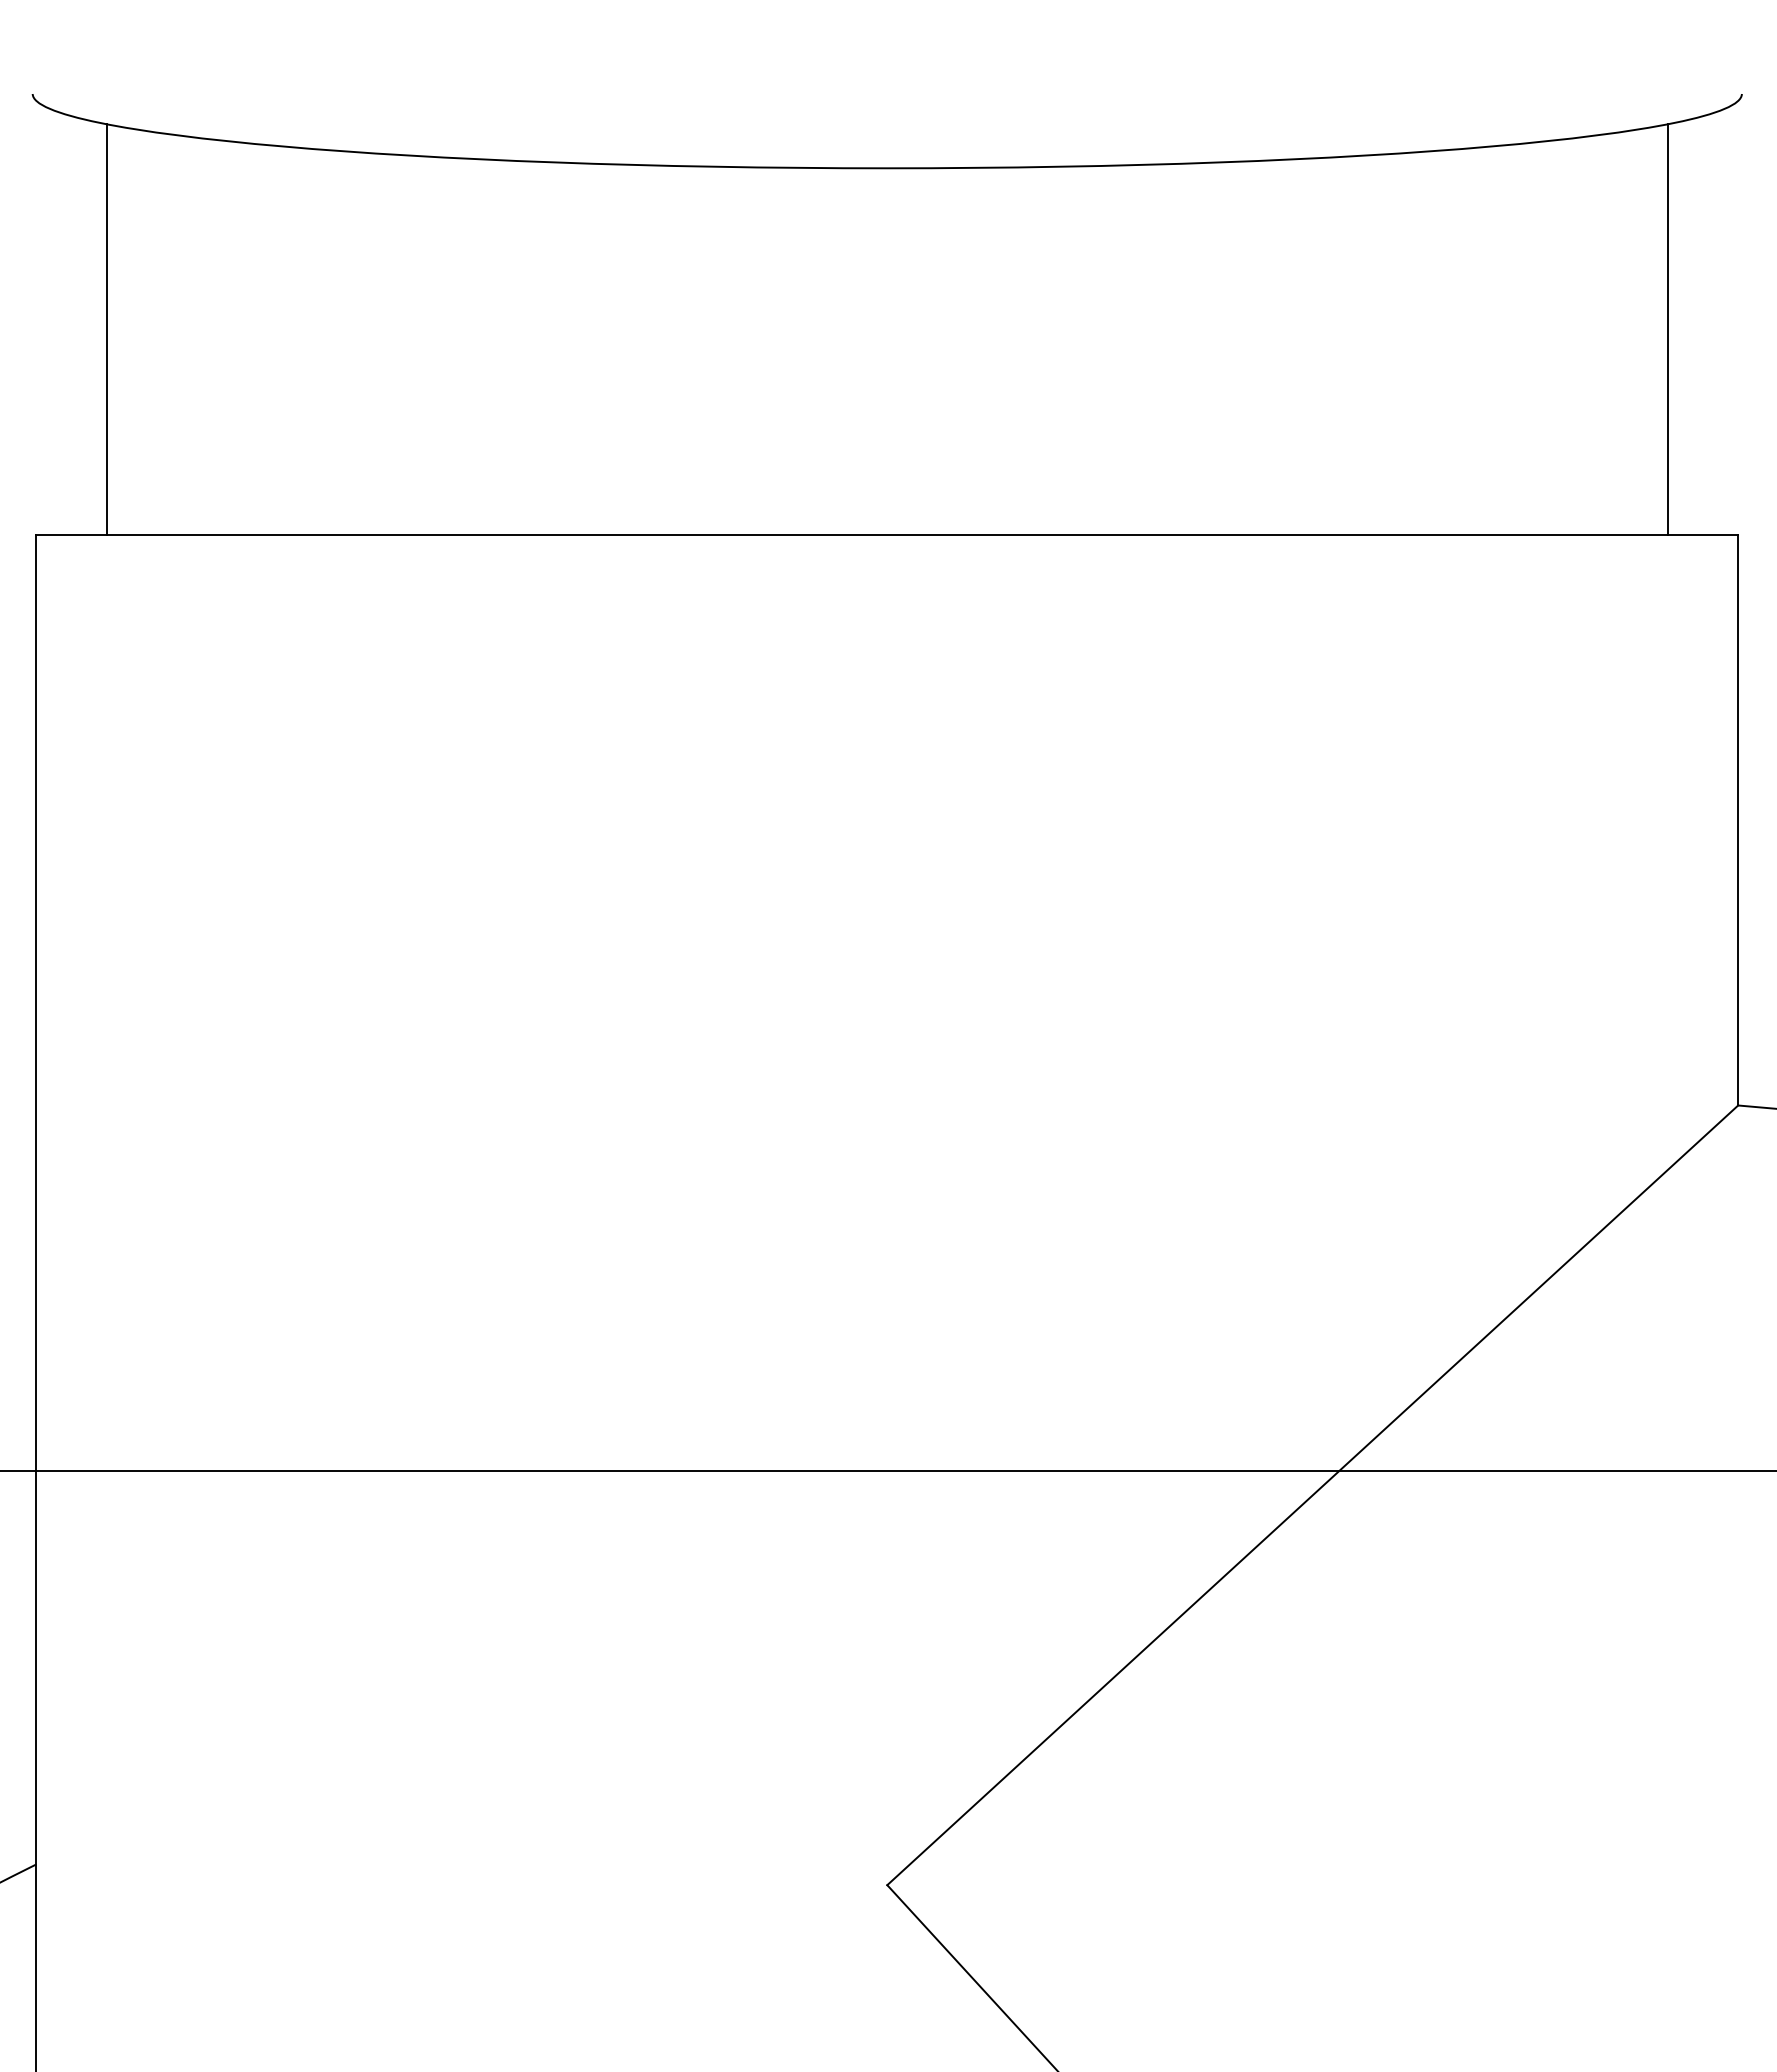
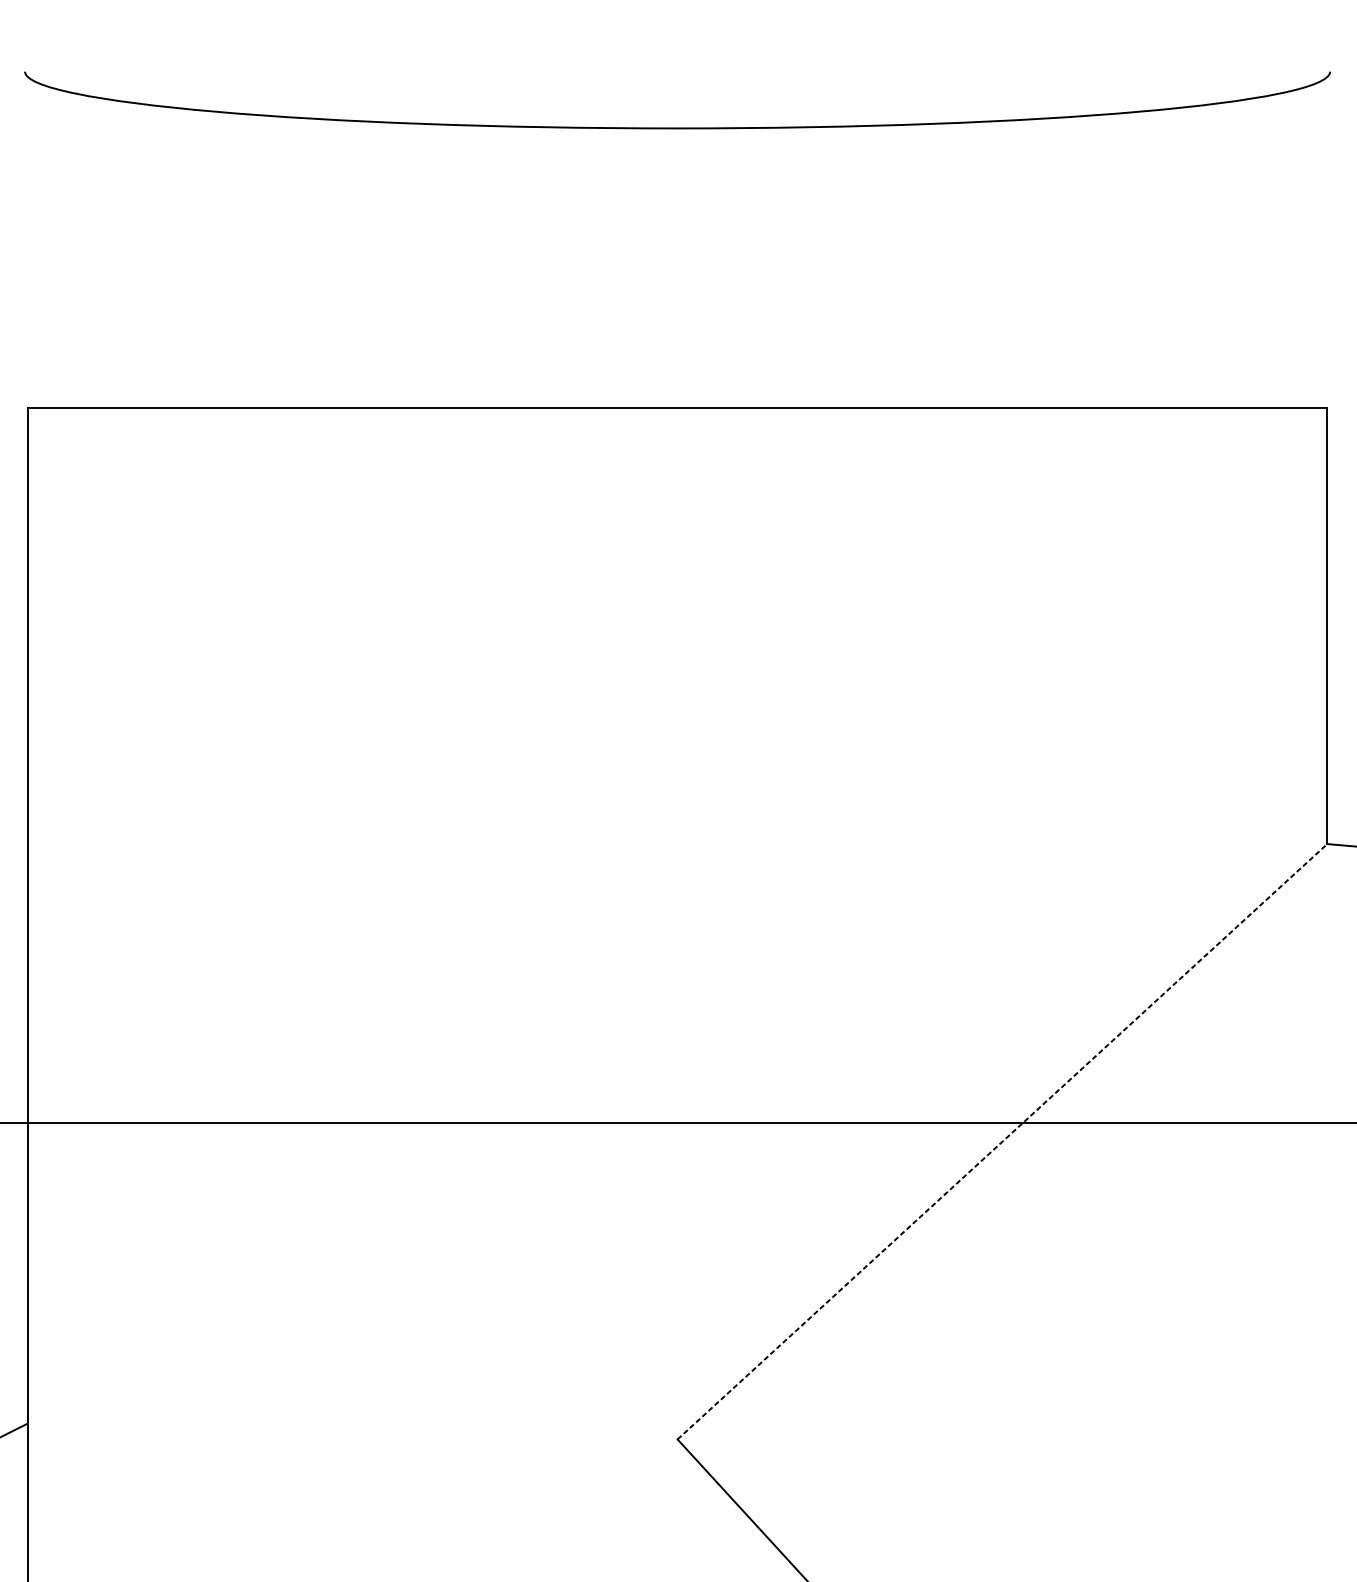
line: (107, 329) -> (82, 251), removed
line: (1667, 329) -> (1273, 251), removed
line: (1313, 1494) -> (1003, 1141), solid -> dashed

